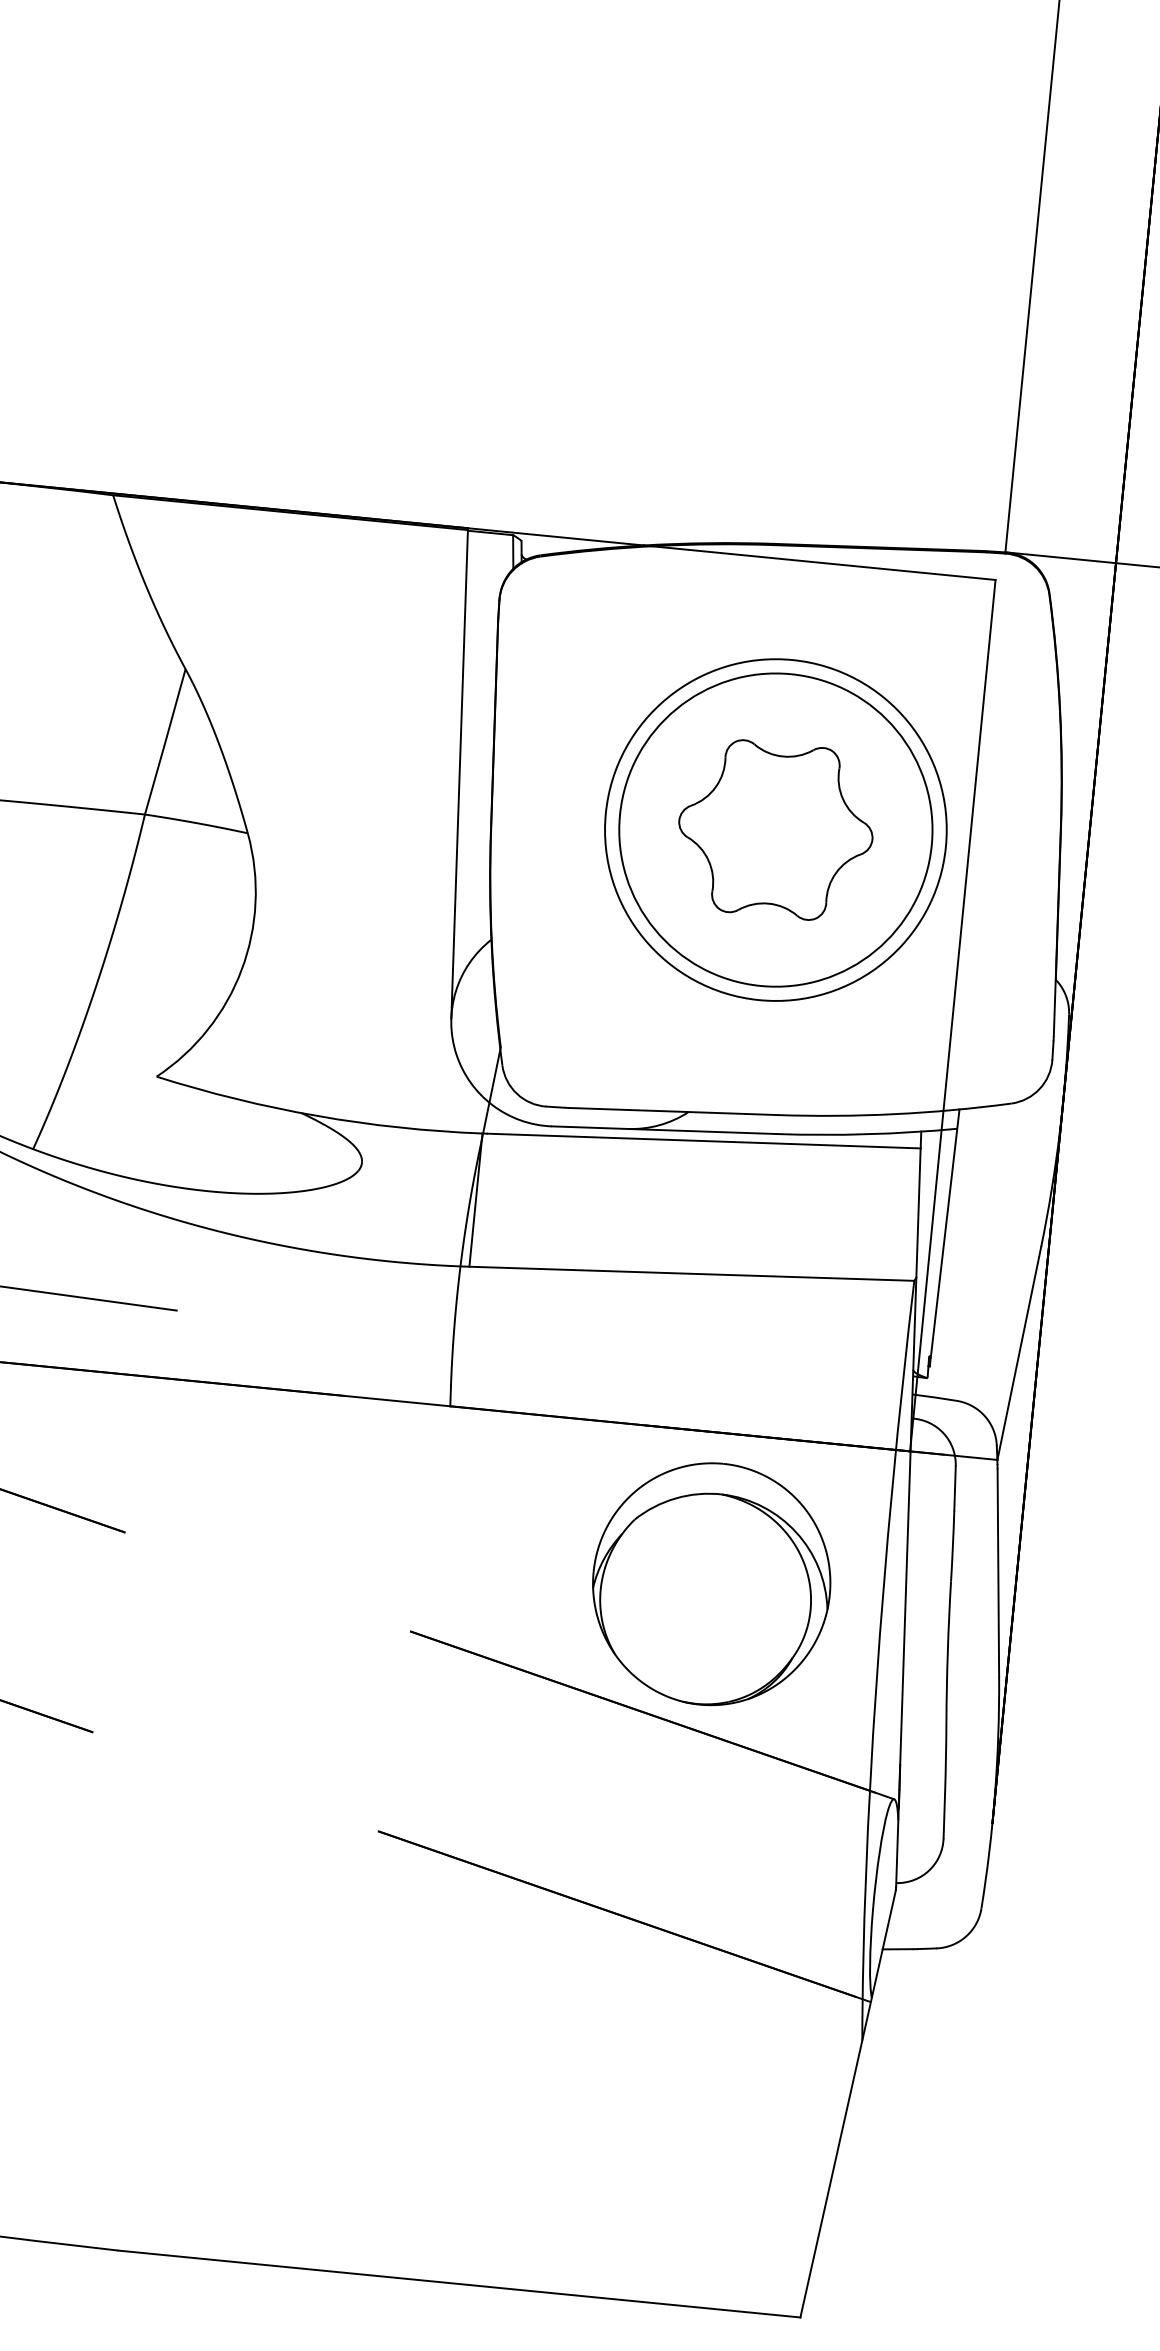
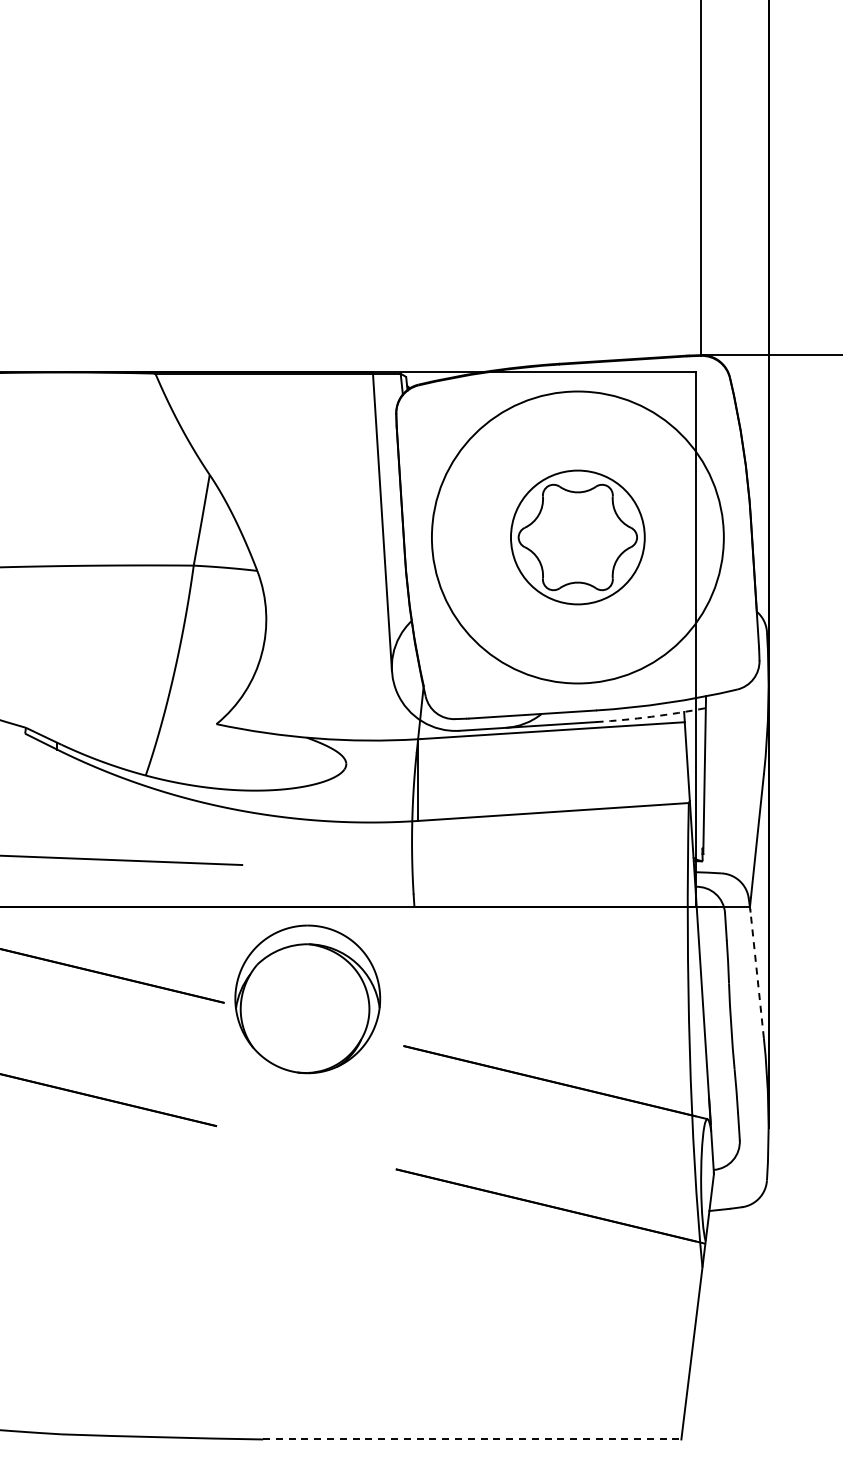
circle: (775, 830) -> (577, 537), size x0.7
circle: (775, 830) -> (577, 537), size x1.4
arc: (867, 1133) -> (651, 716), solid -> dashed
line: (998, 1571) -> (757, 974), solid -> dashed
part: (711, 1584) -> (307, 999), moved
line: (459, 2284) -> (472, 1439), solid -> dashed

